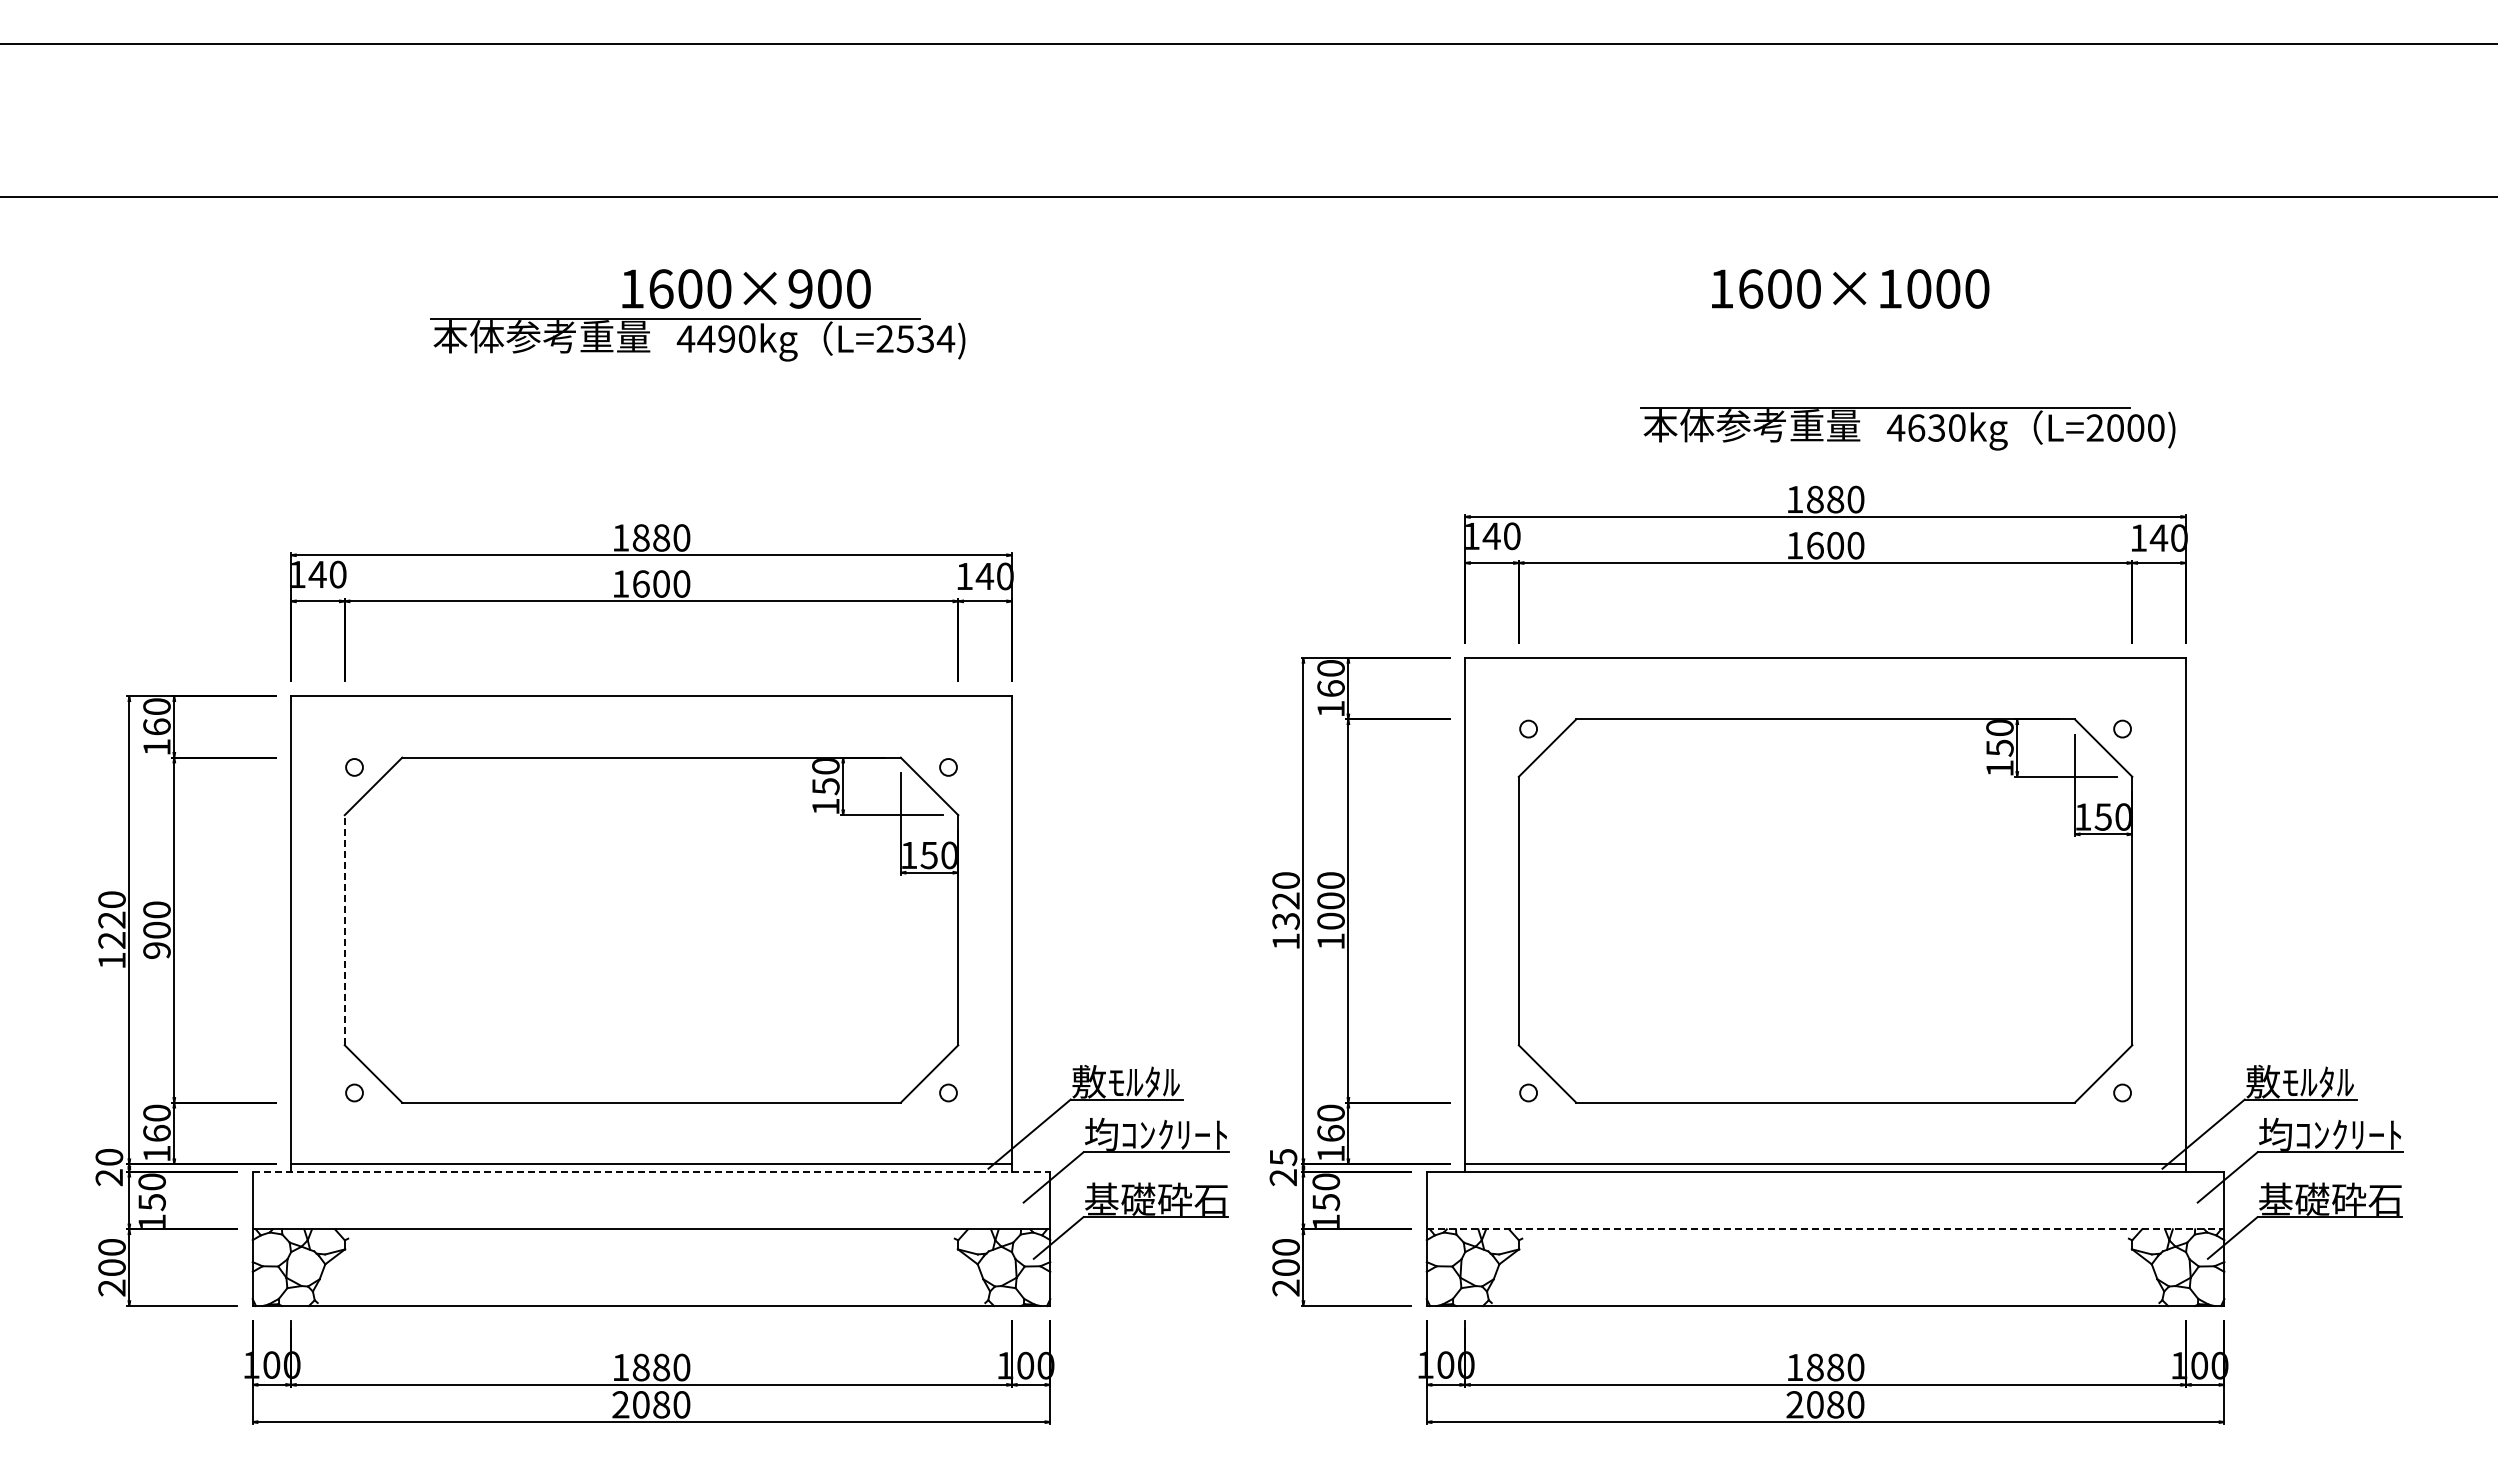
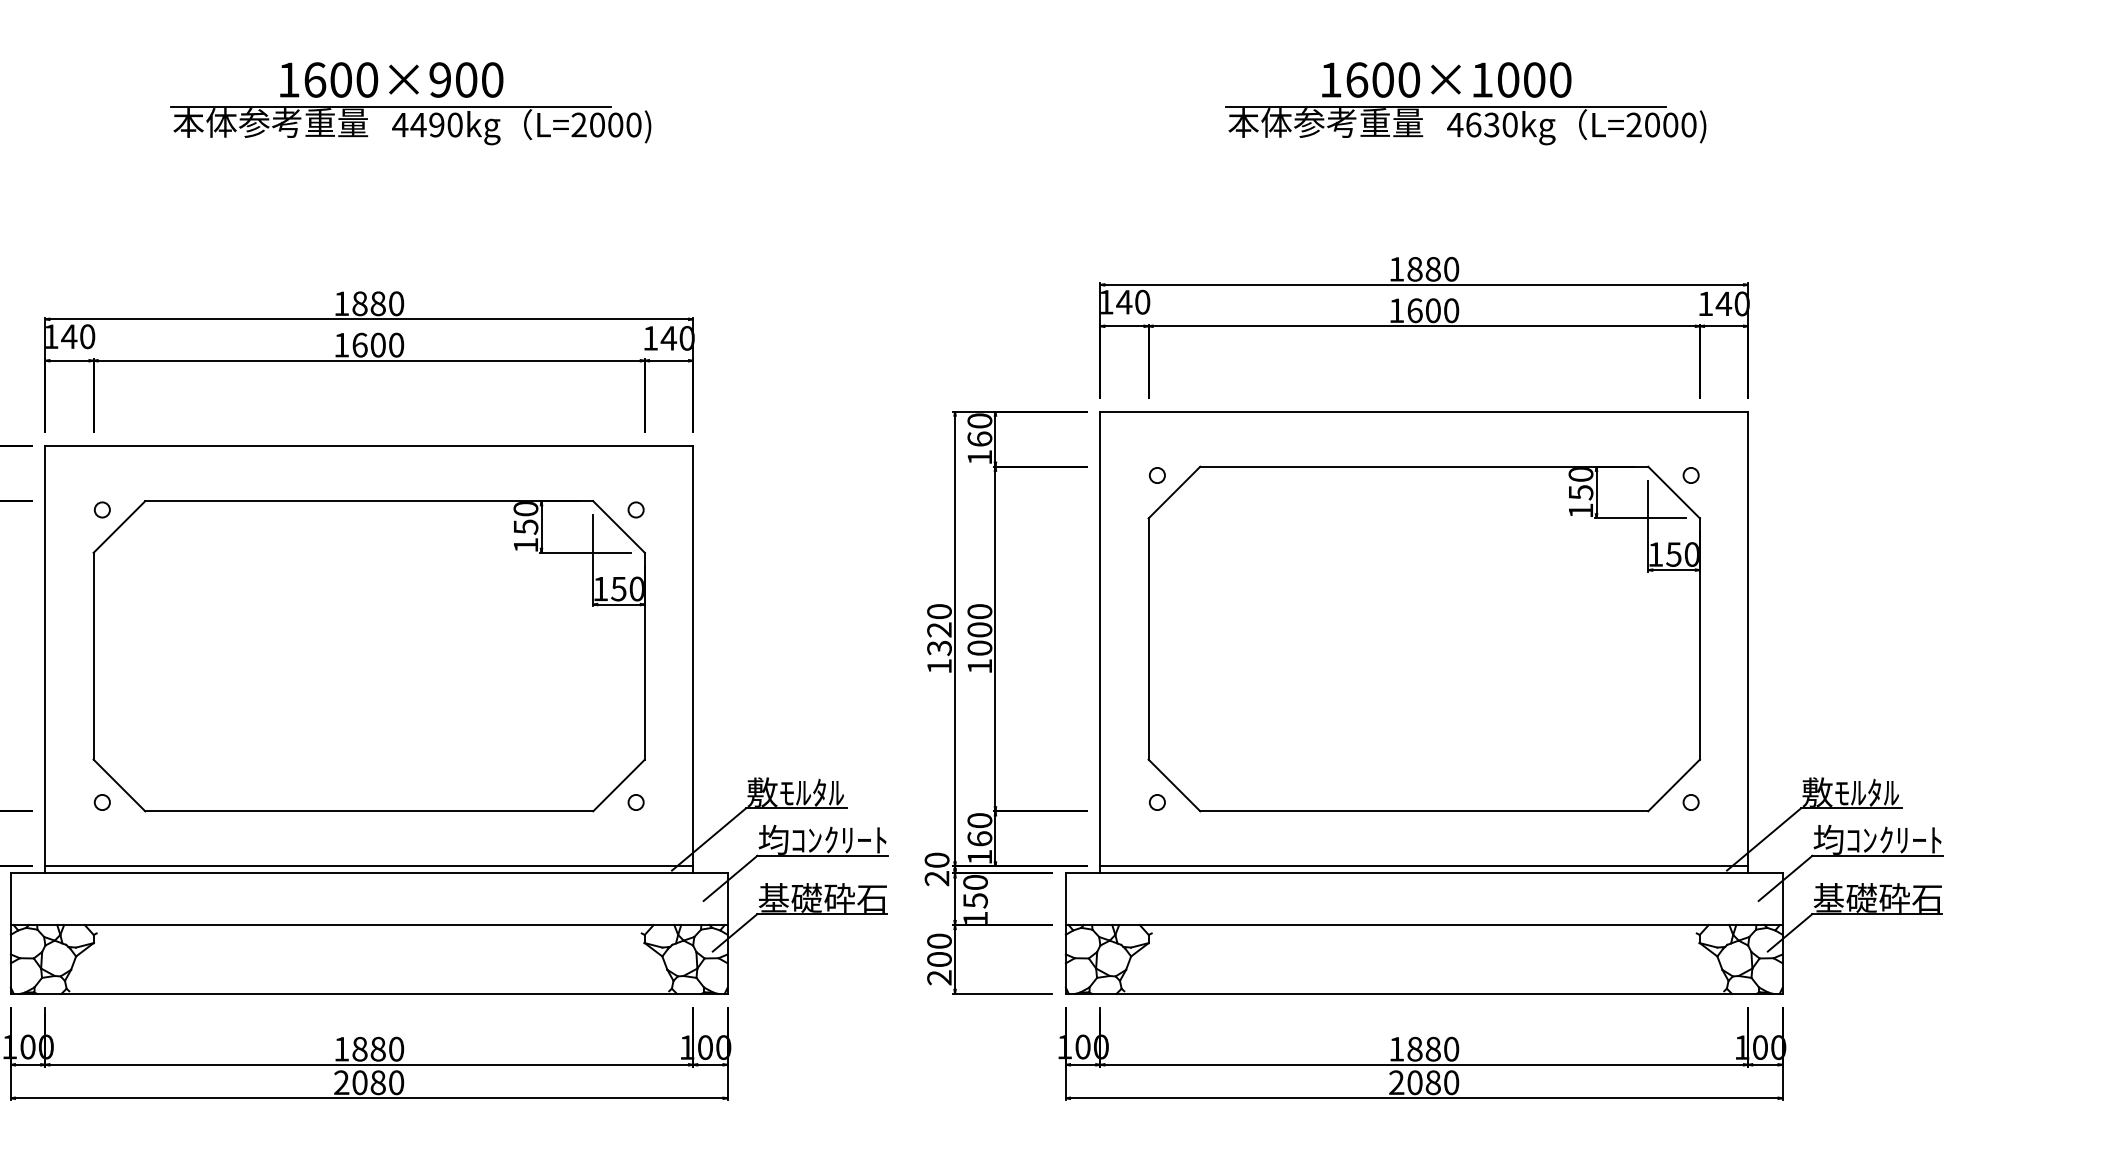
text: (746, 288) -> (391, 79), moved
text: (925, 338) -> (615, 124), L=2534) -> L=2000)
part: (1907, 428) -> (1465, 125), moved
line: (344, 929) -> (93, 655), dashed -> solid
text: (1283, 1157) -> (937, 860), 25 -> 20
line: (651, 1171) -> (369, 873), dashed -> solid
line: (1825, 1229) -> (1424, 925), dashed -> solid

